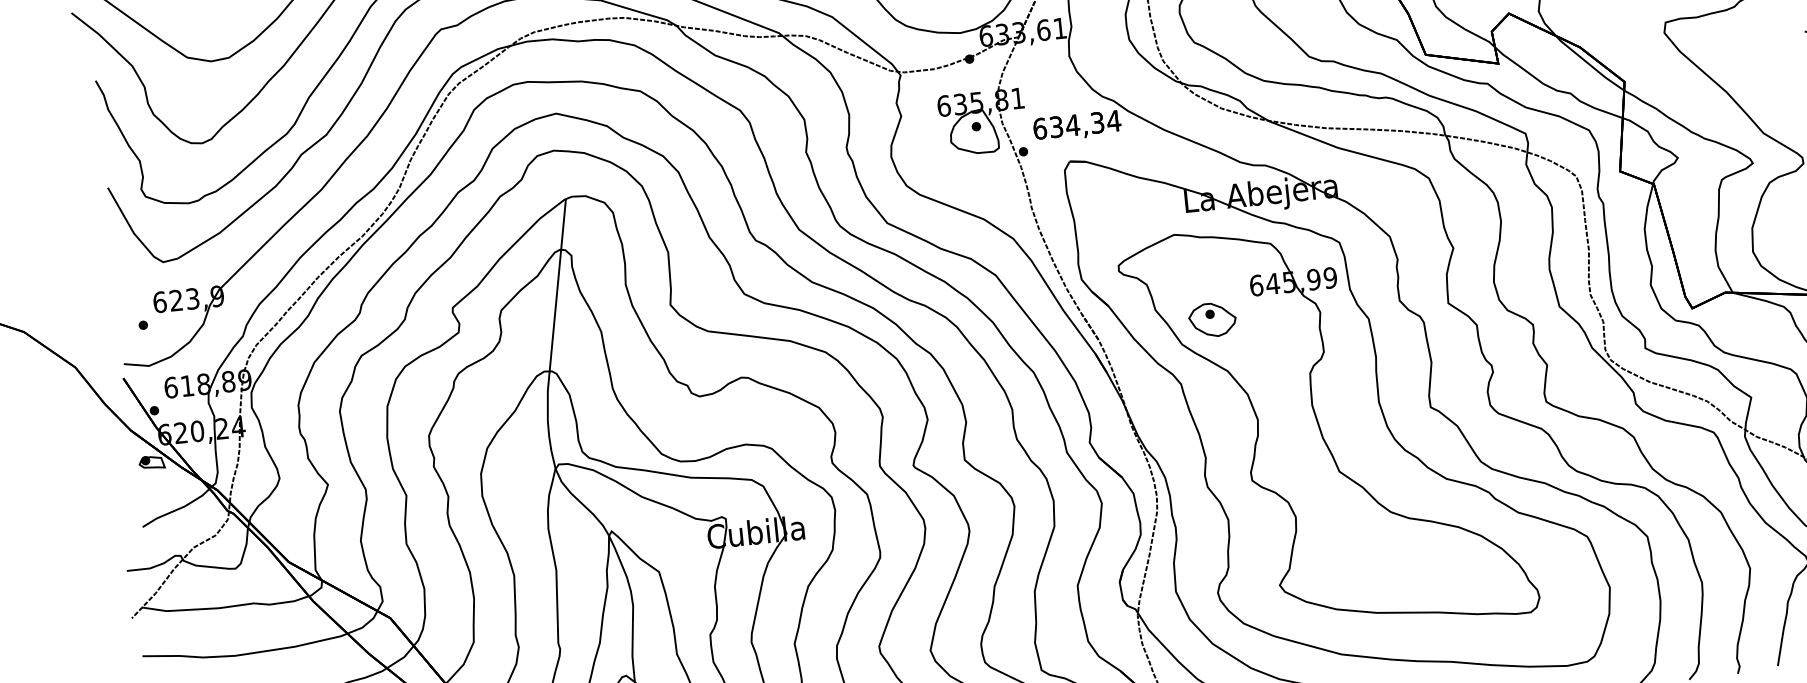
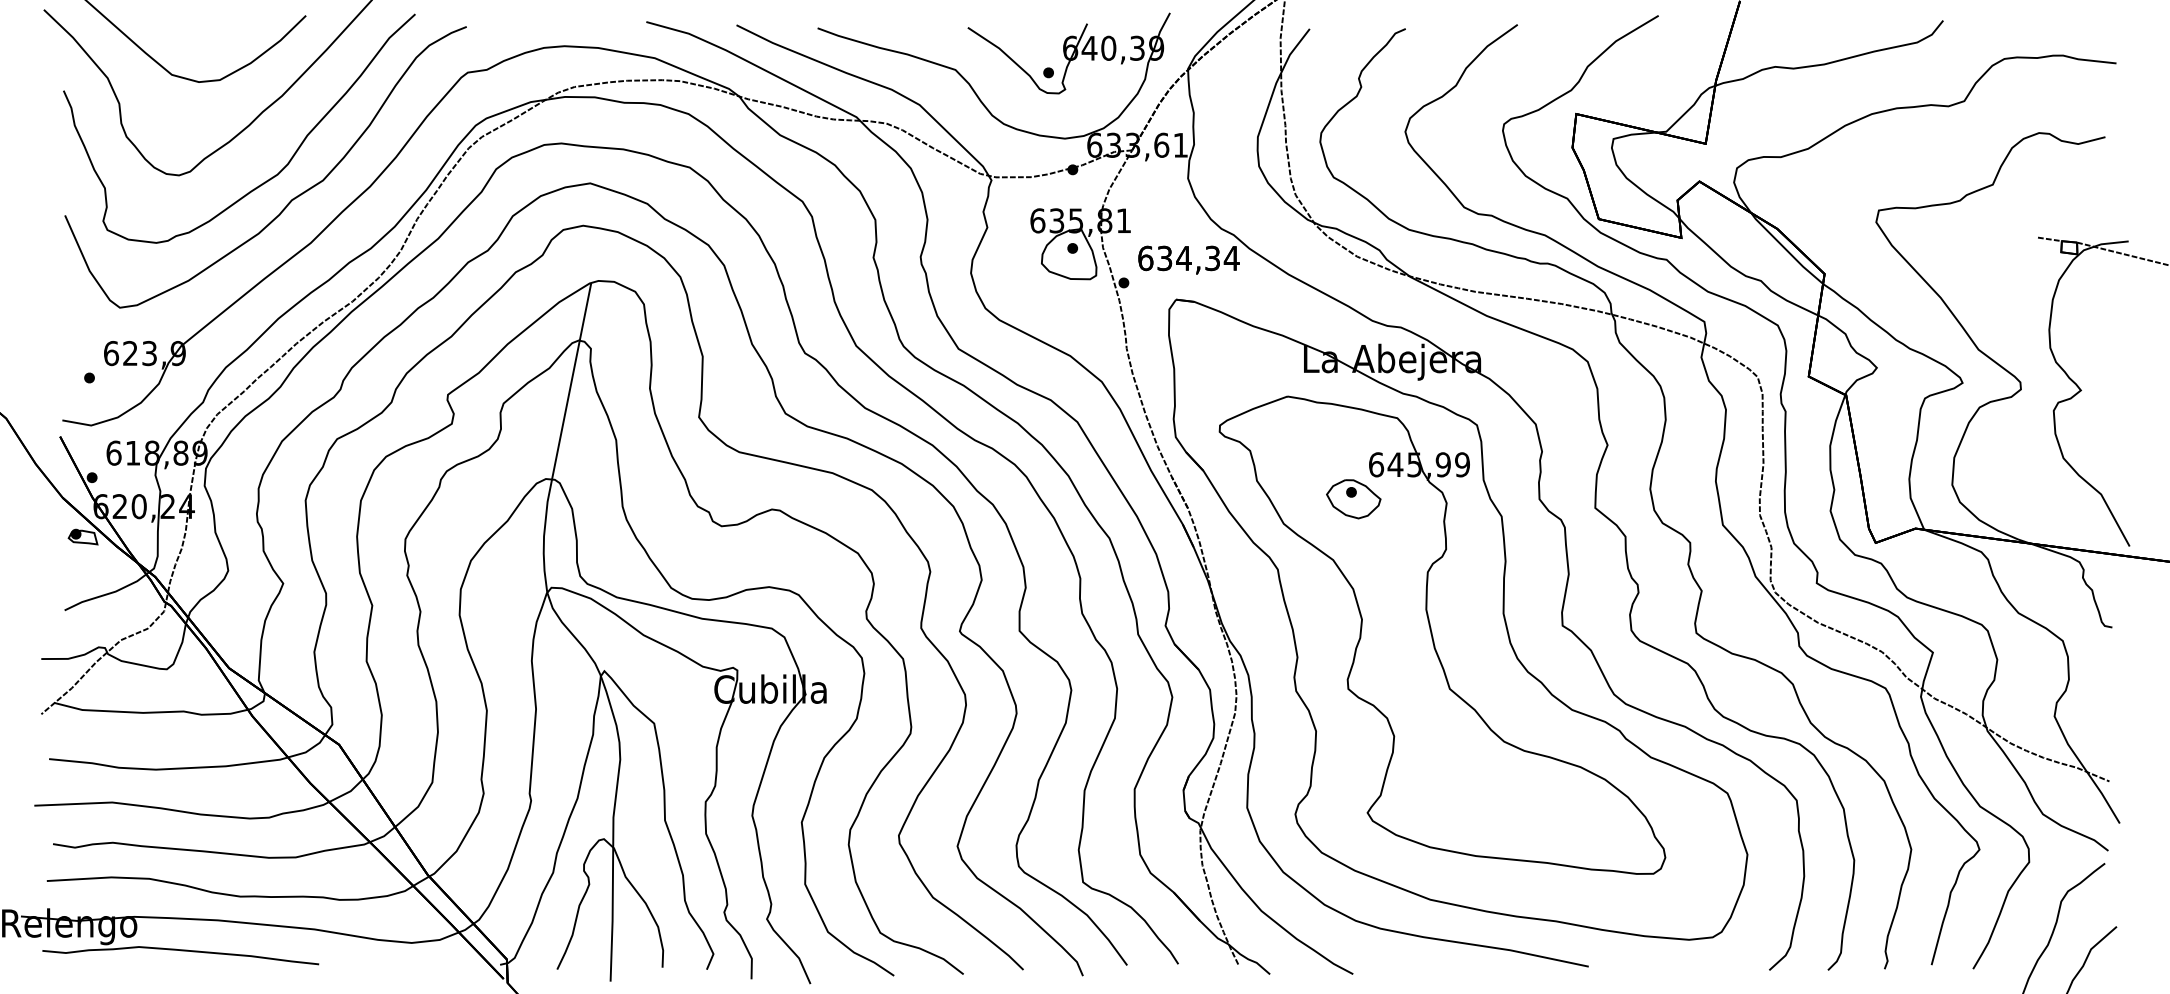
part: (1212, 320) -> (1353, 499), moved

